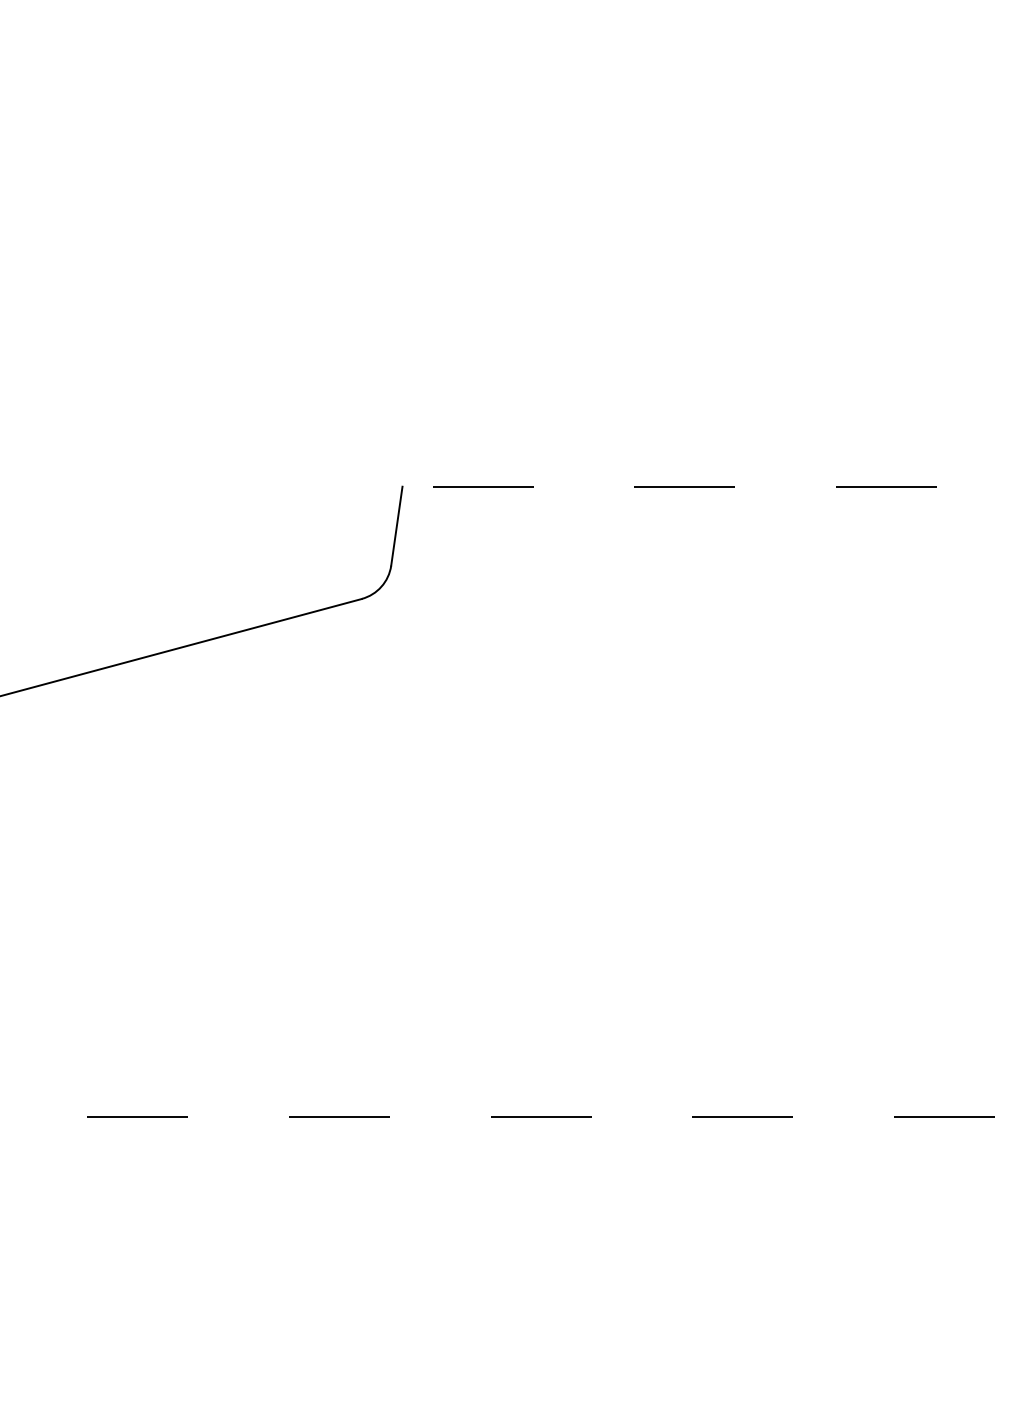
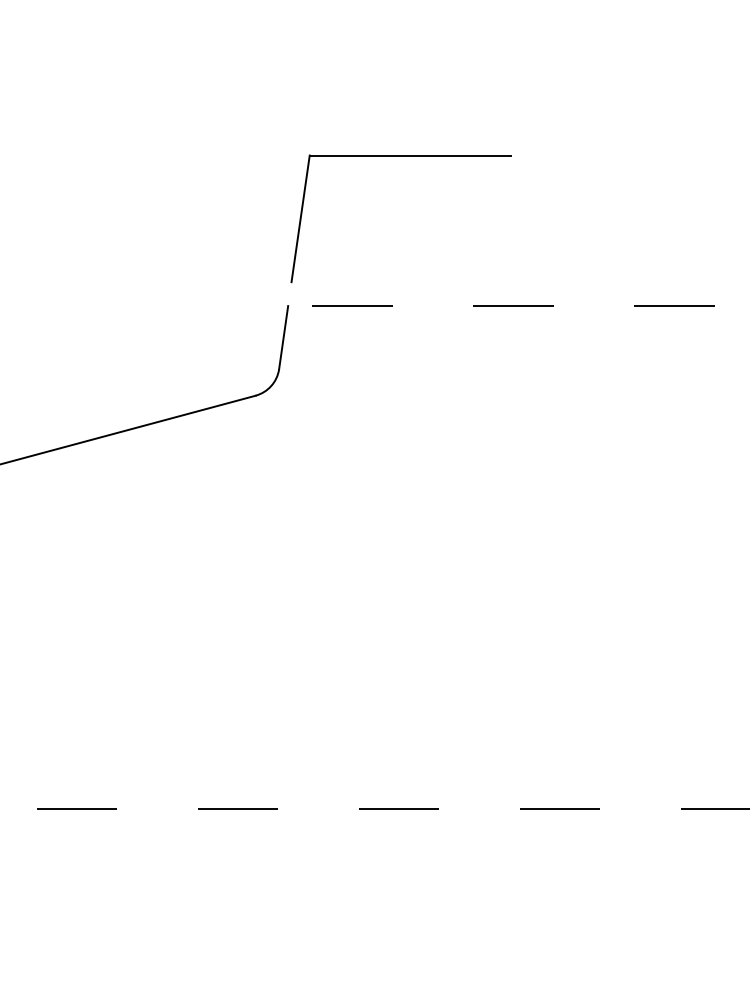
part: (543, 298) -> (400, 155), added

